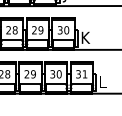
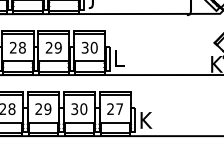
text: (85, 37) -> (120, 58), K -> L
text: (81, 74) -> (114, 109), 31 -> 27
text: (104, 82) -> (146, 120), L -> K

